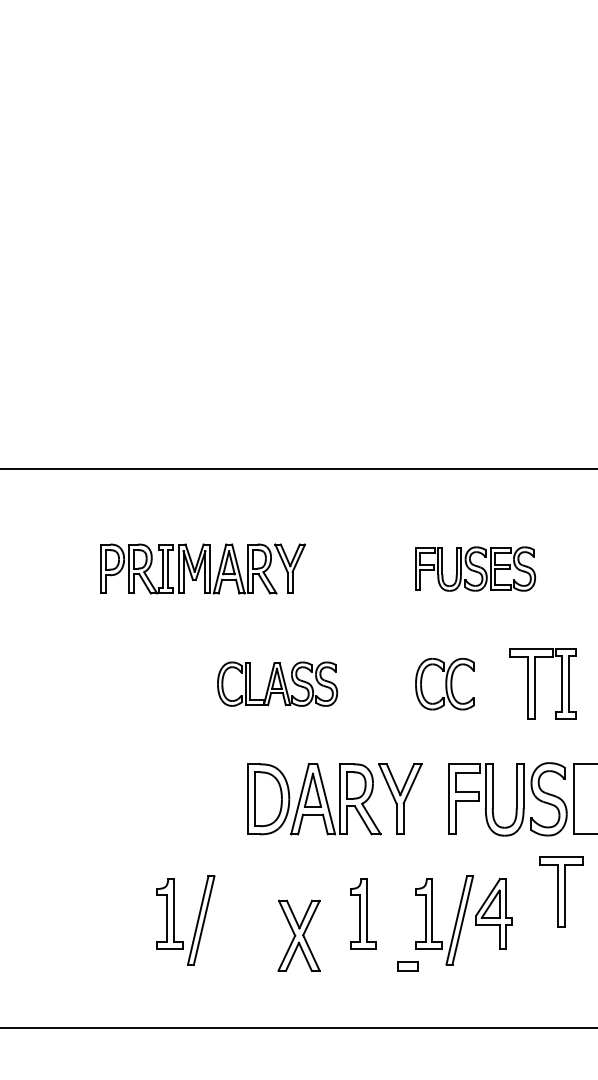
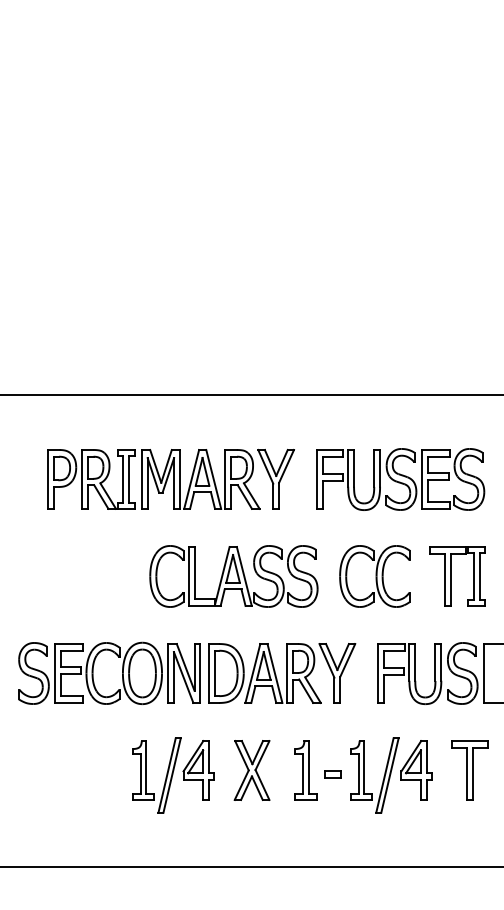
part: (202, 569) -> (170, 479), size x1.43
part: (475, 569) -> (400, 479), size x1.67
part: (277, 684) -> (233, 576), size x1.67
part: (444, 684) -> (374, 576), size x1.43
part: (145, 798) -> (122, 672), added
part: (560, 891) -> (469, 770), moved
part: (235, 914) -> (198, 770), added
part: (298, 935) -> (251, 770), moved
part: (407, 966) -> (332, 774), moved

